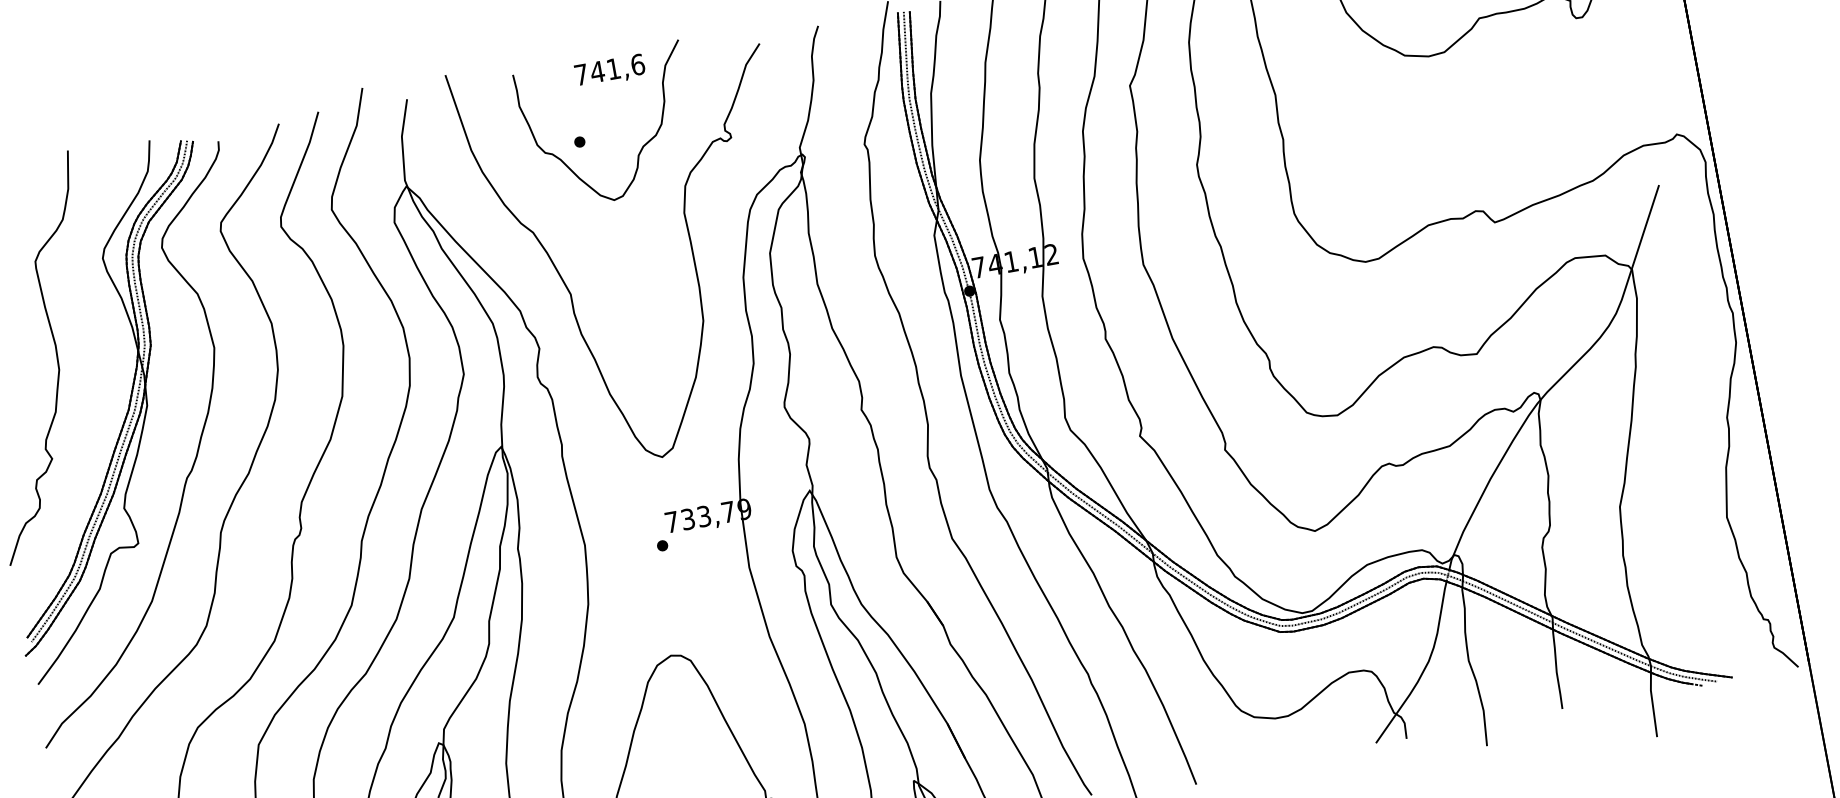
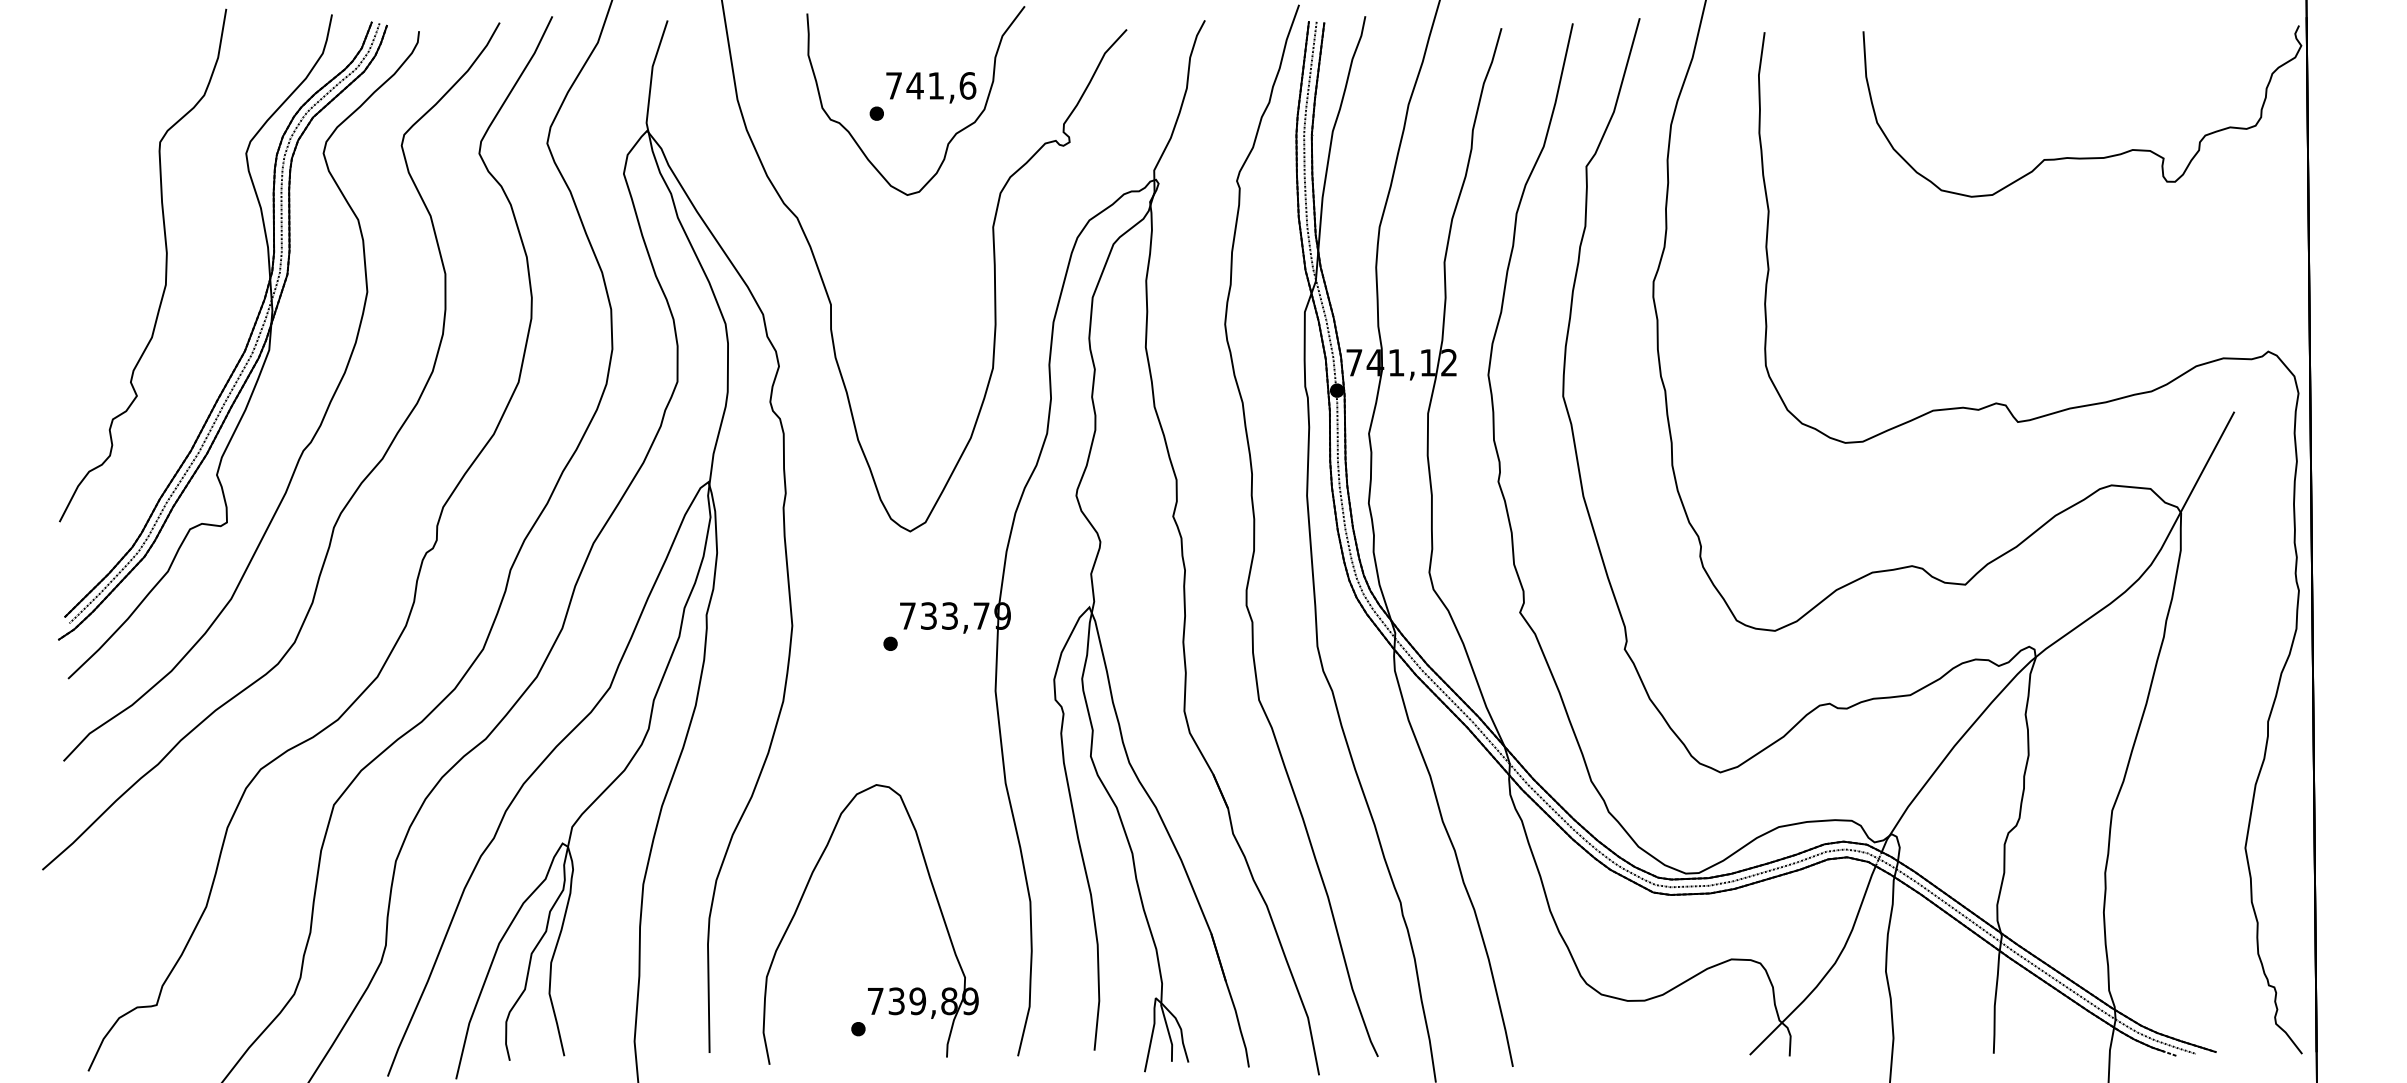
text: (610, 70) -> (931, 87), moved

